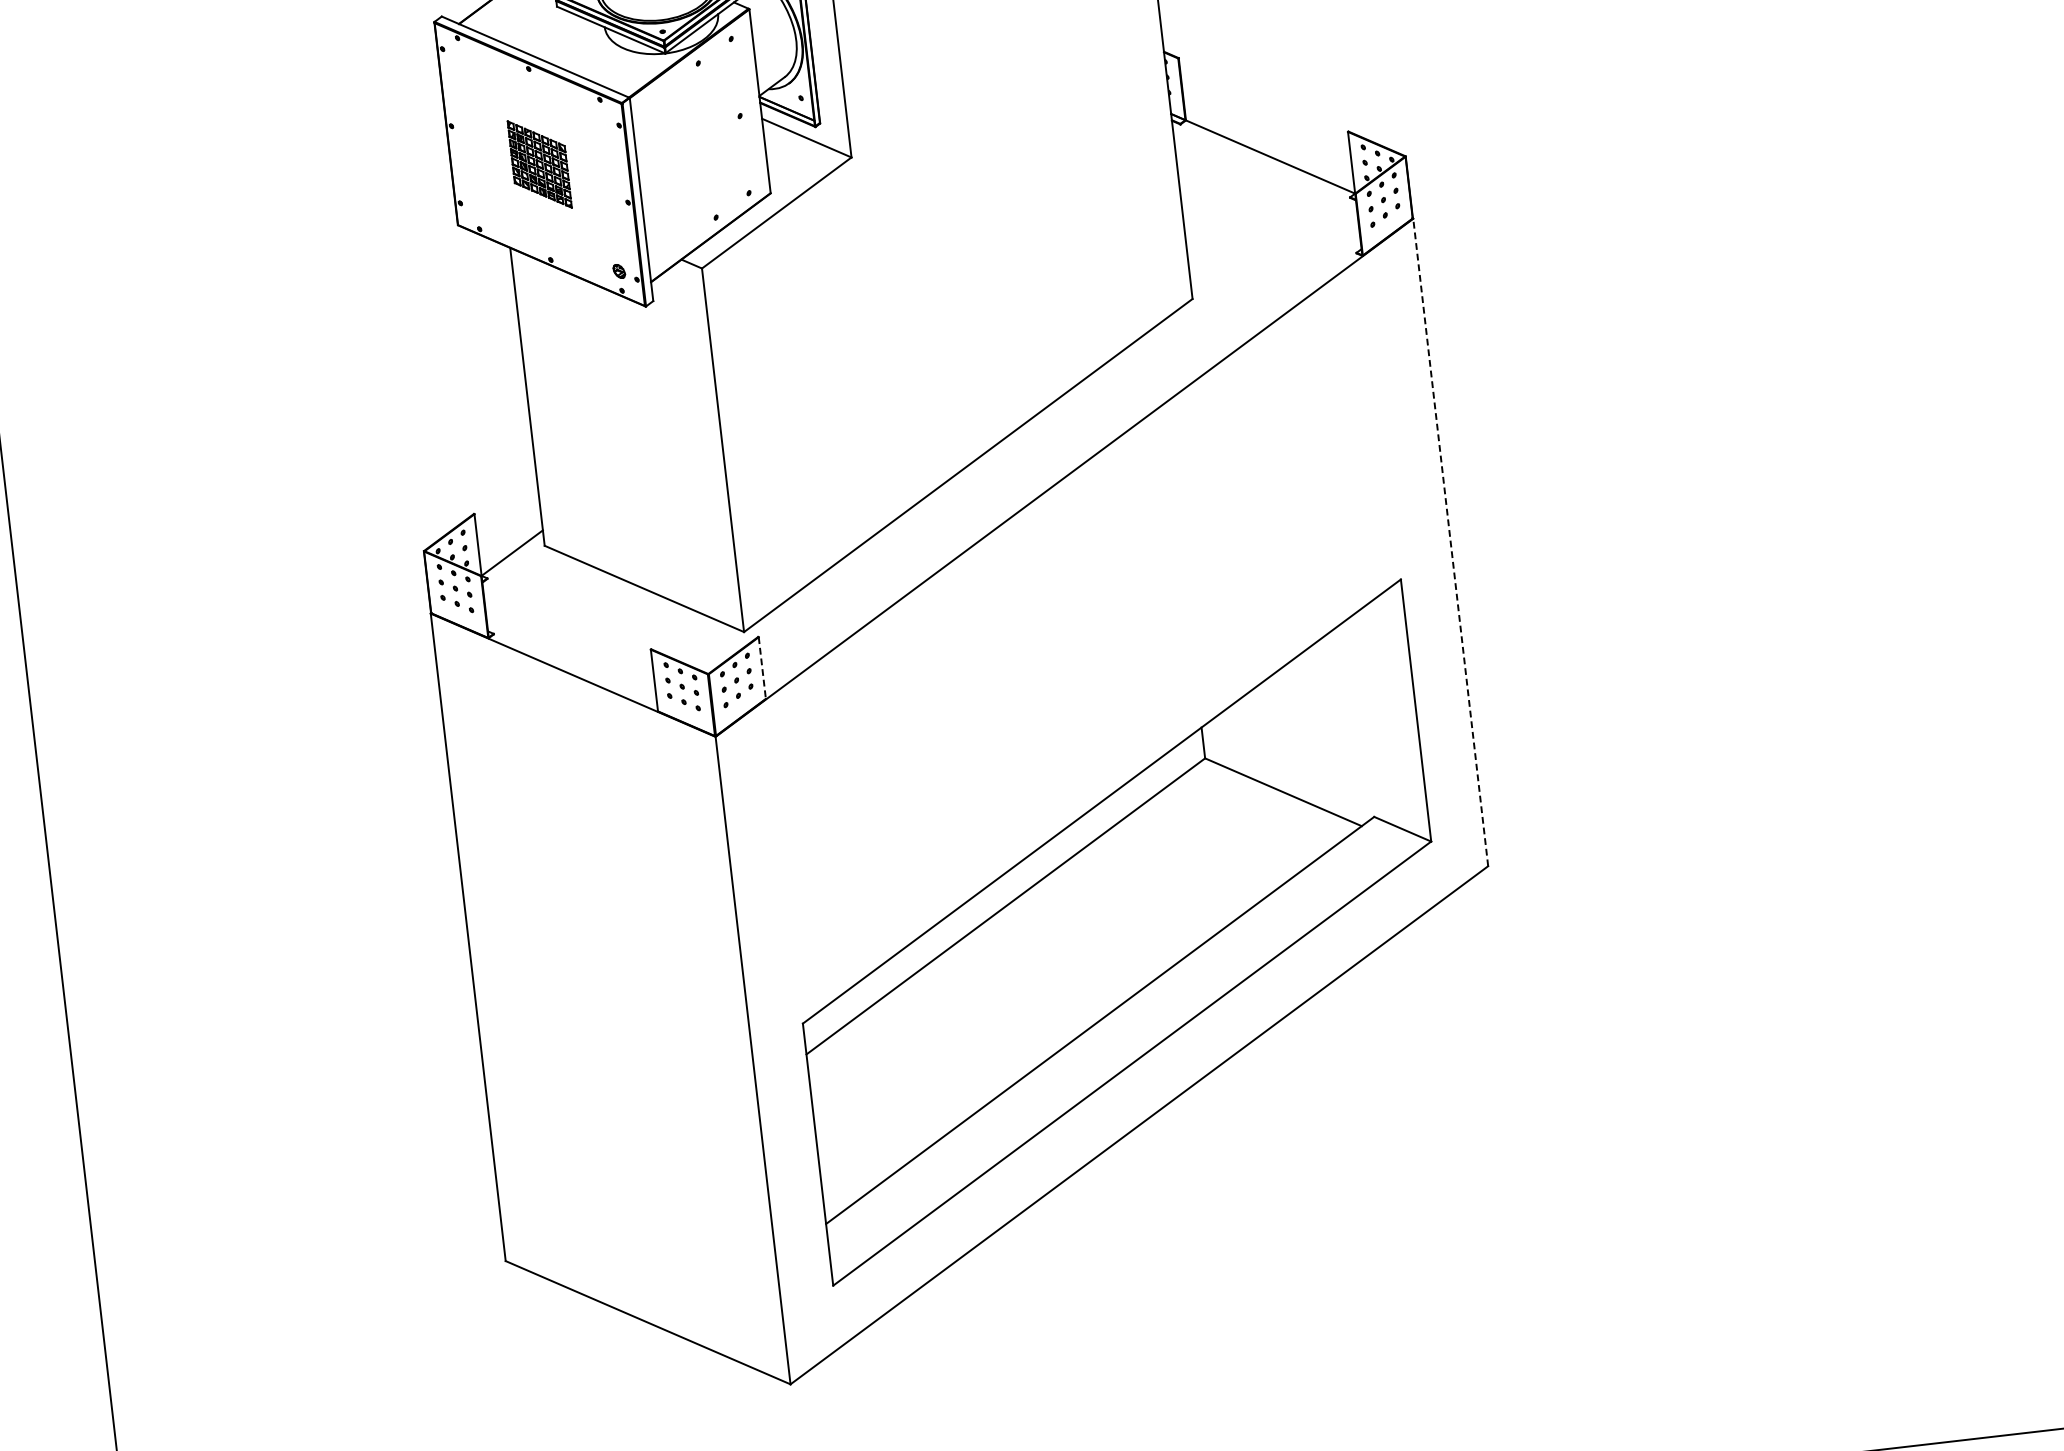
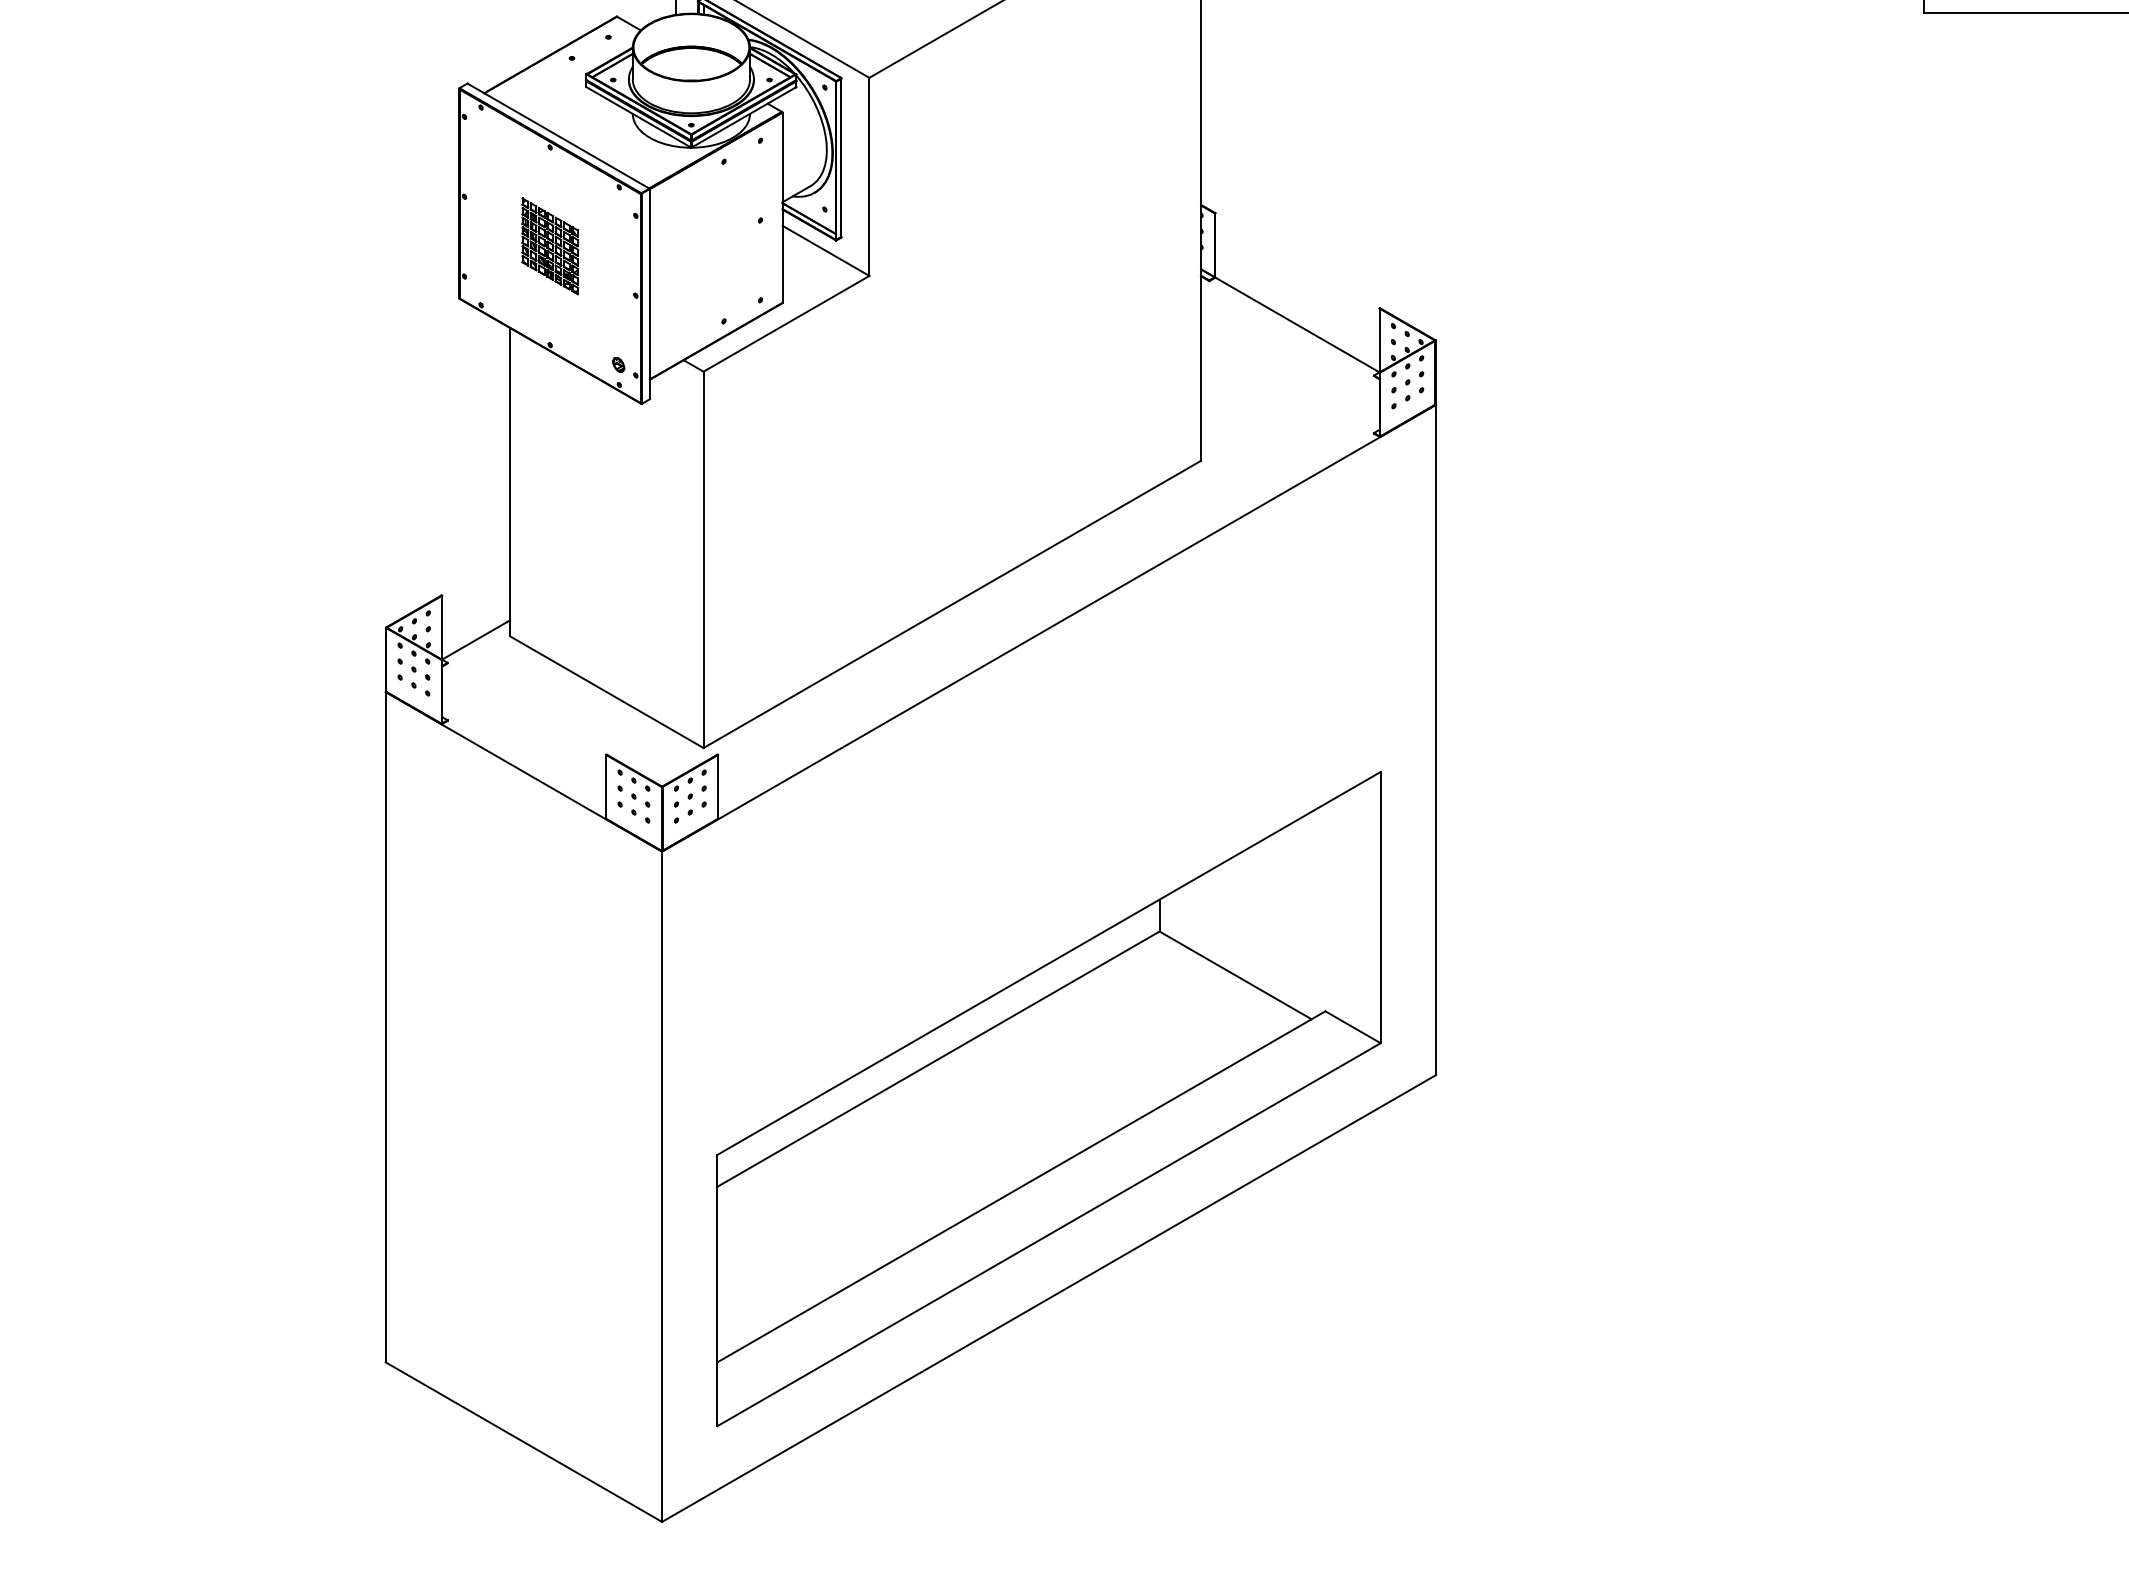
line: (1450, 542) -> (1435, 739), dashed -> solid
line: (761, 667) -> (717, 786), dashed -> solid

